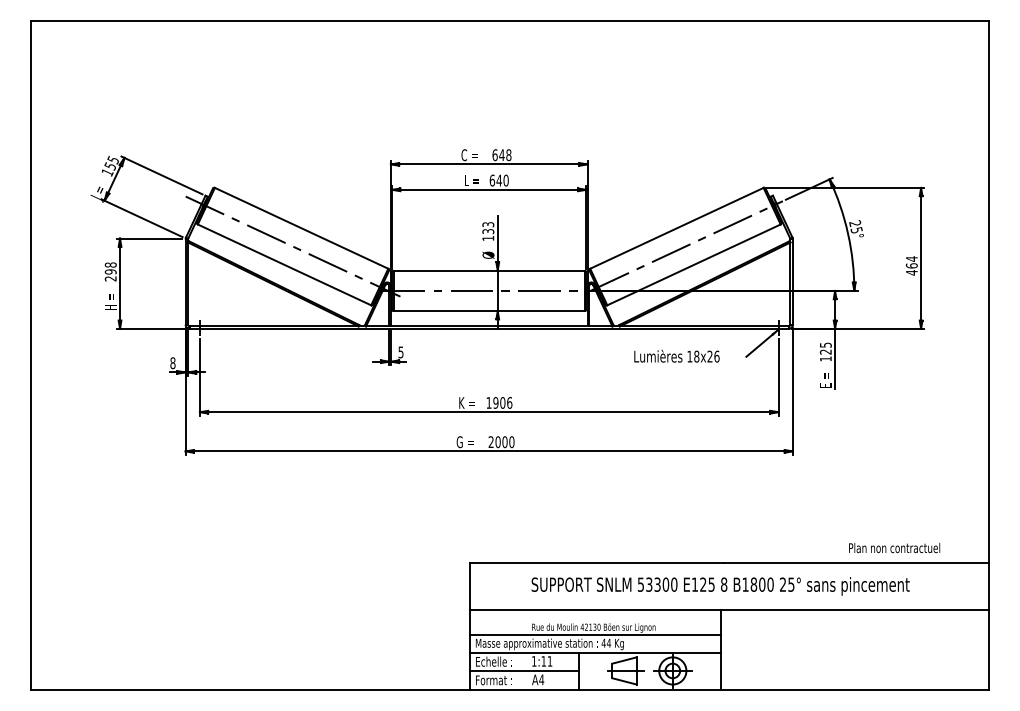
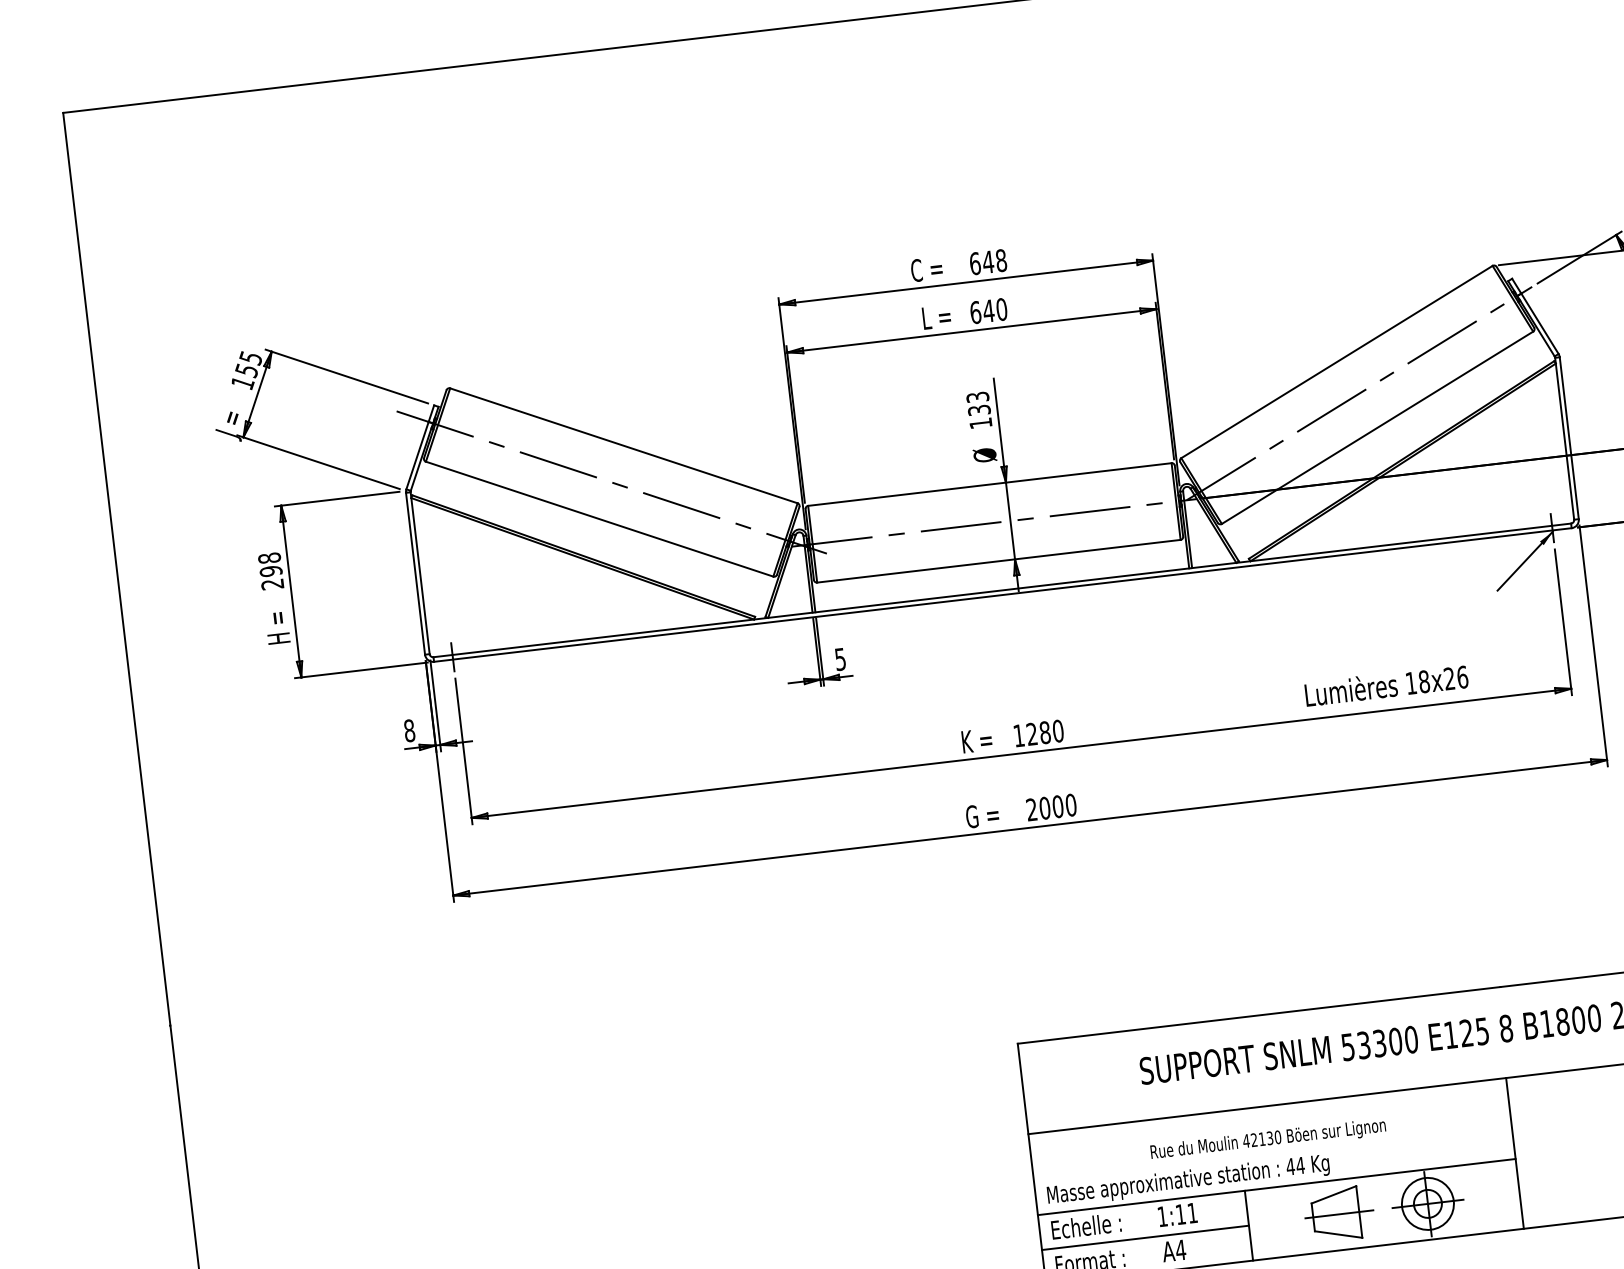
text: (676, 355) -> (1385, 684), moved
text: (502, 402) -> (1044, 731), 1906 -> 1280
line: (595, 634) -> (1272, 1151), removed

